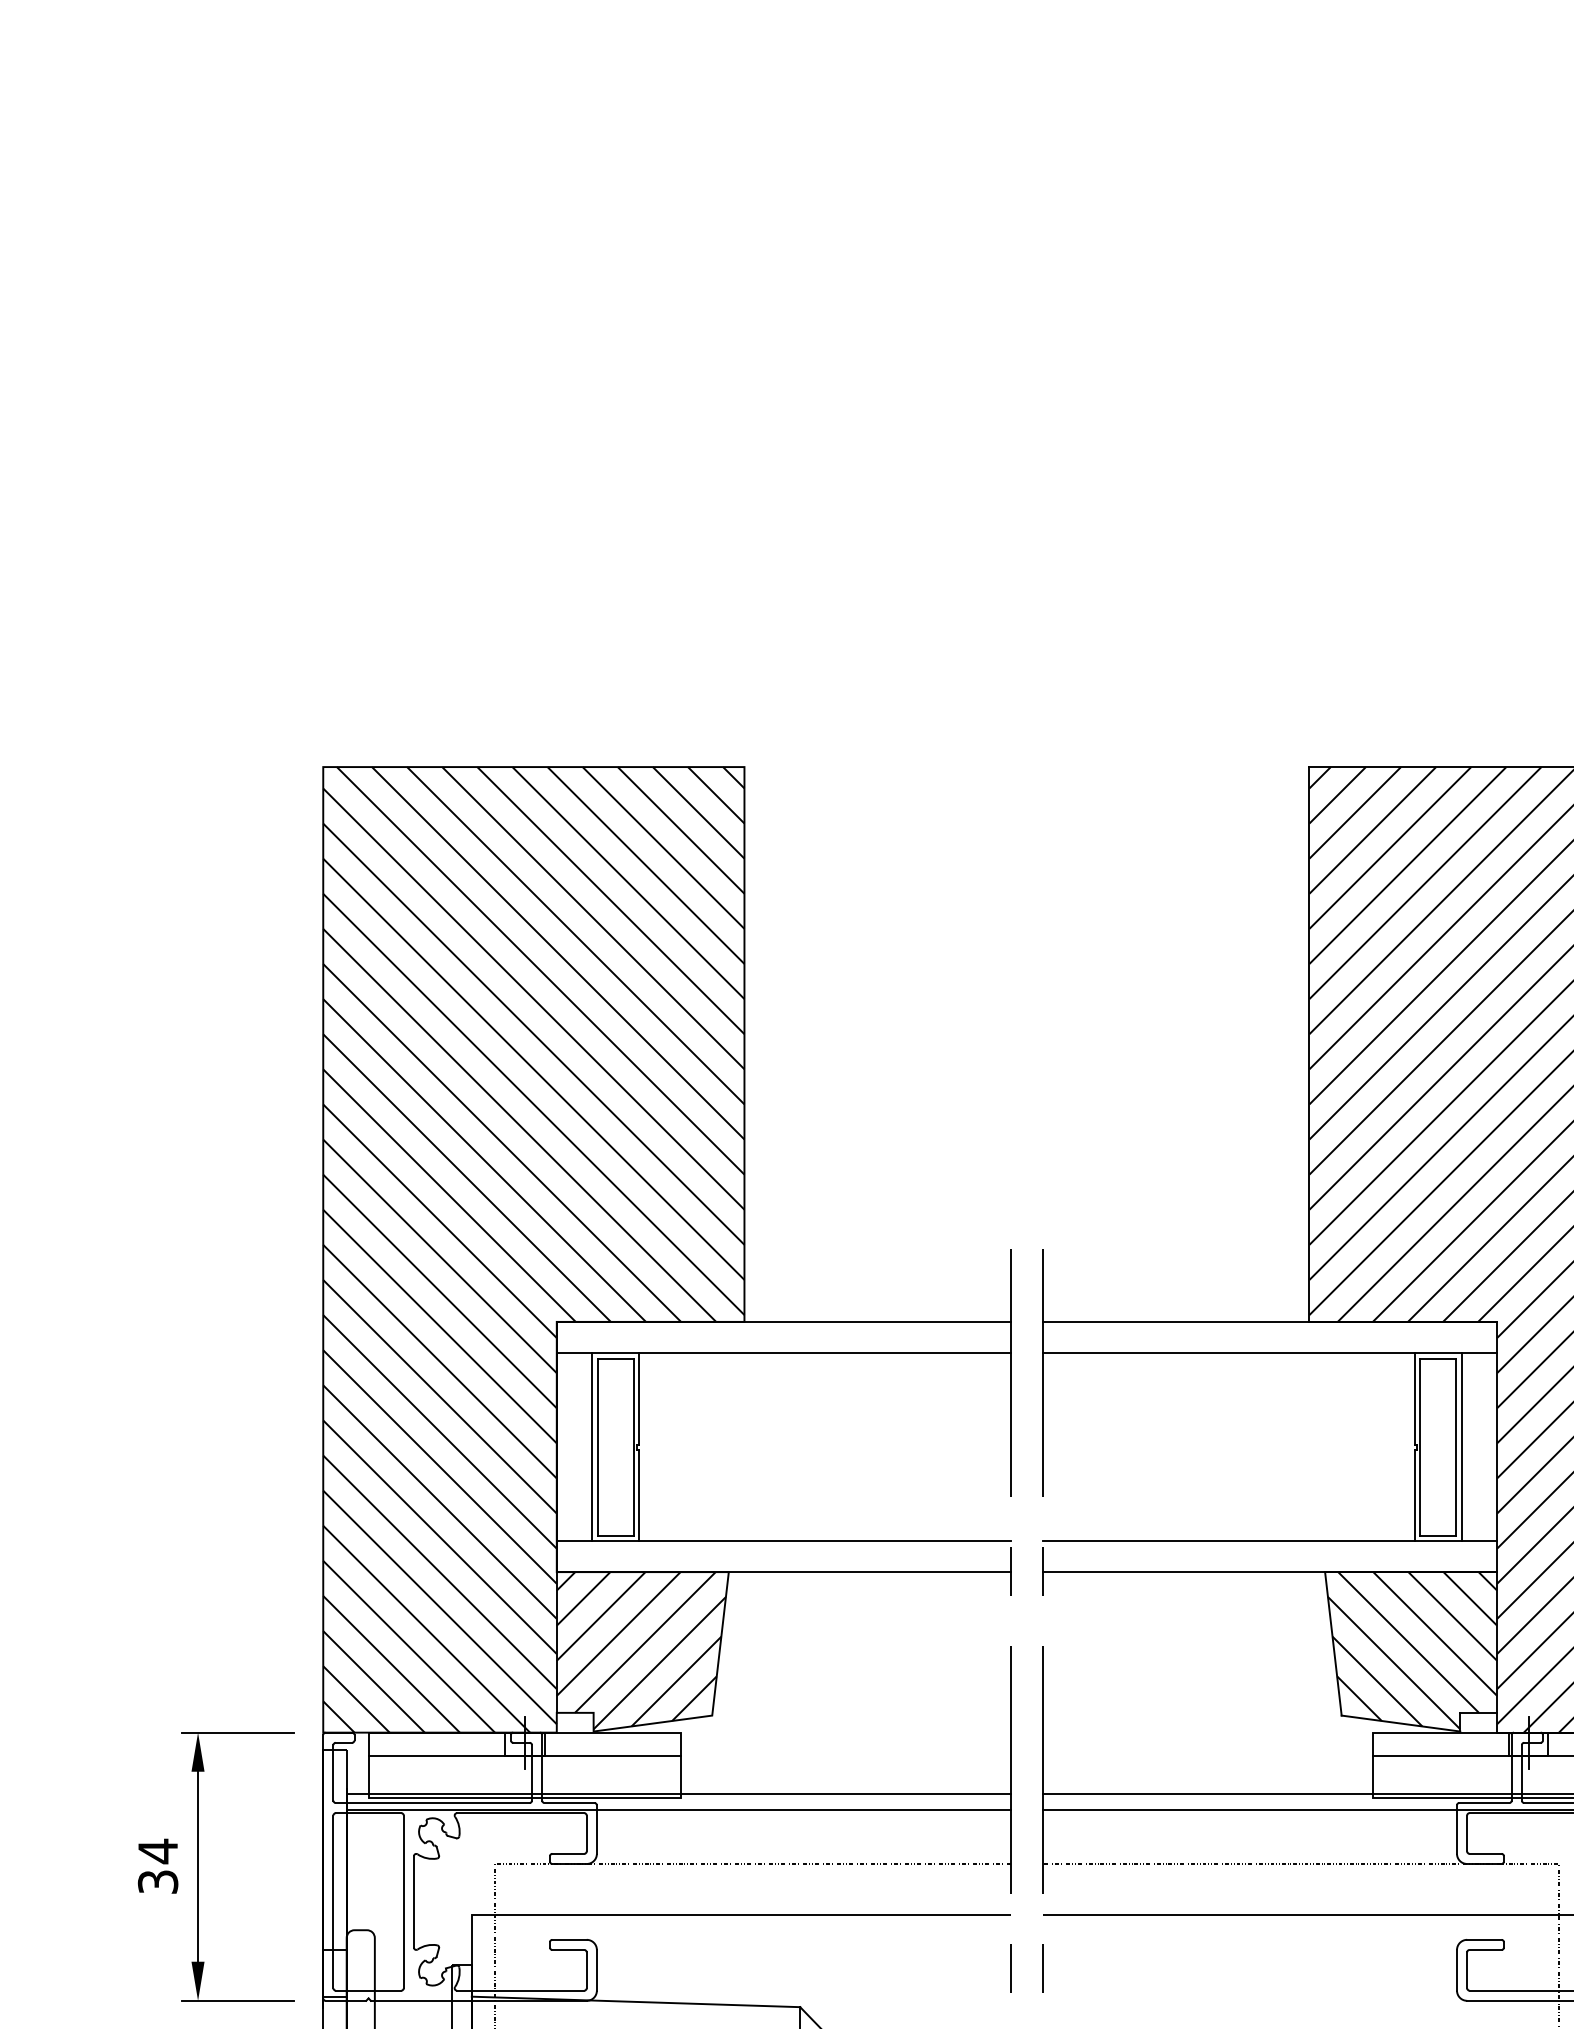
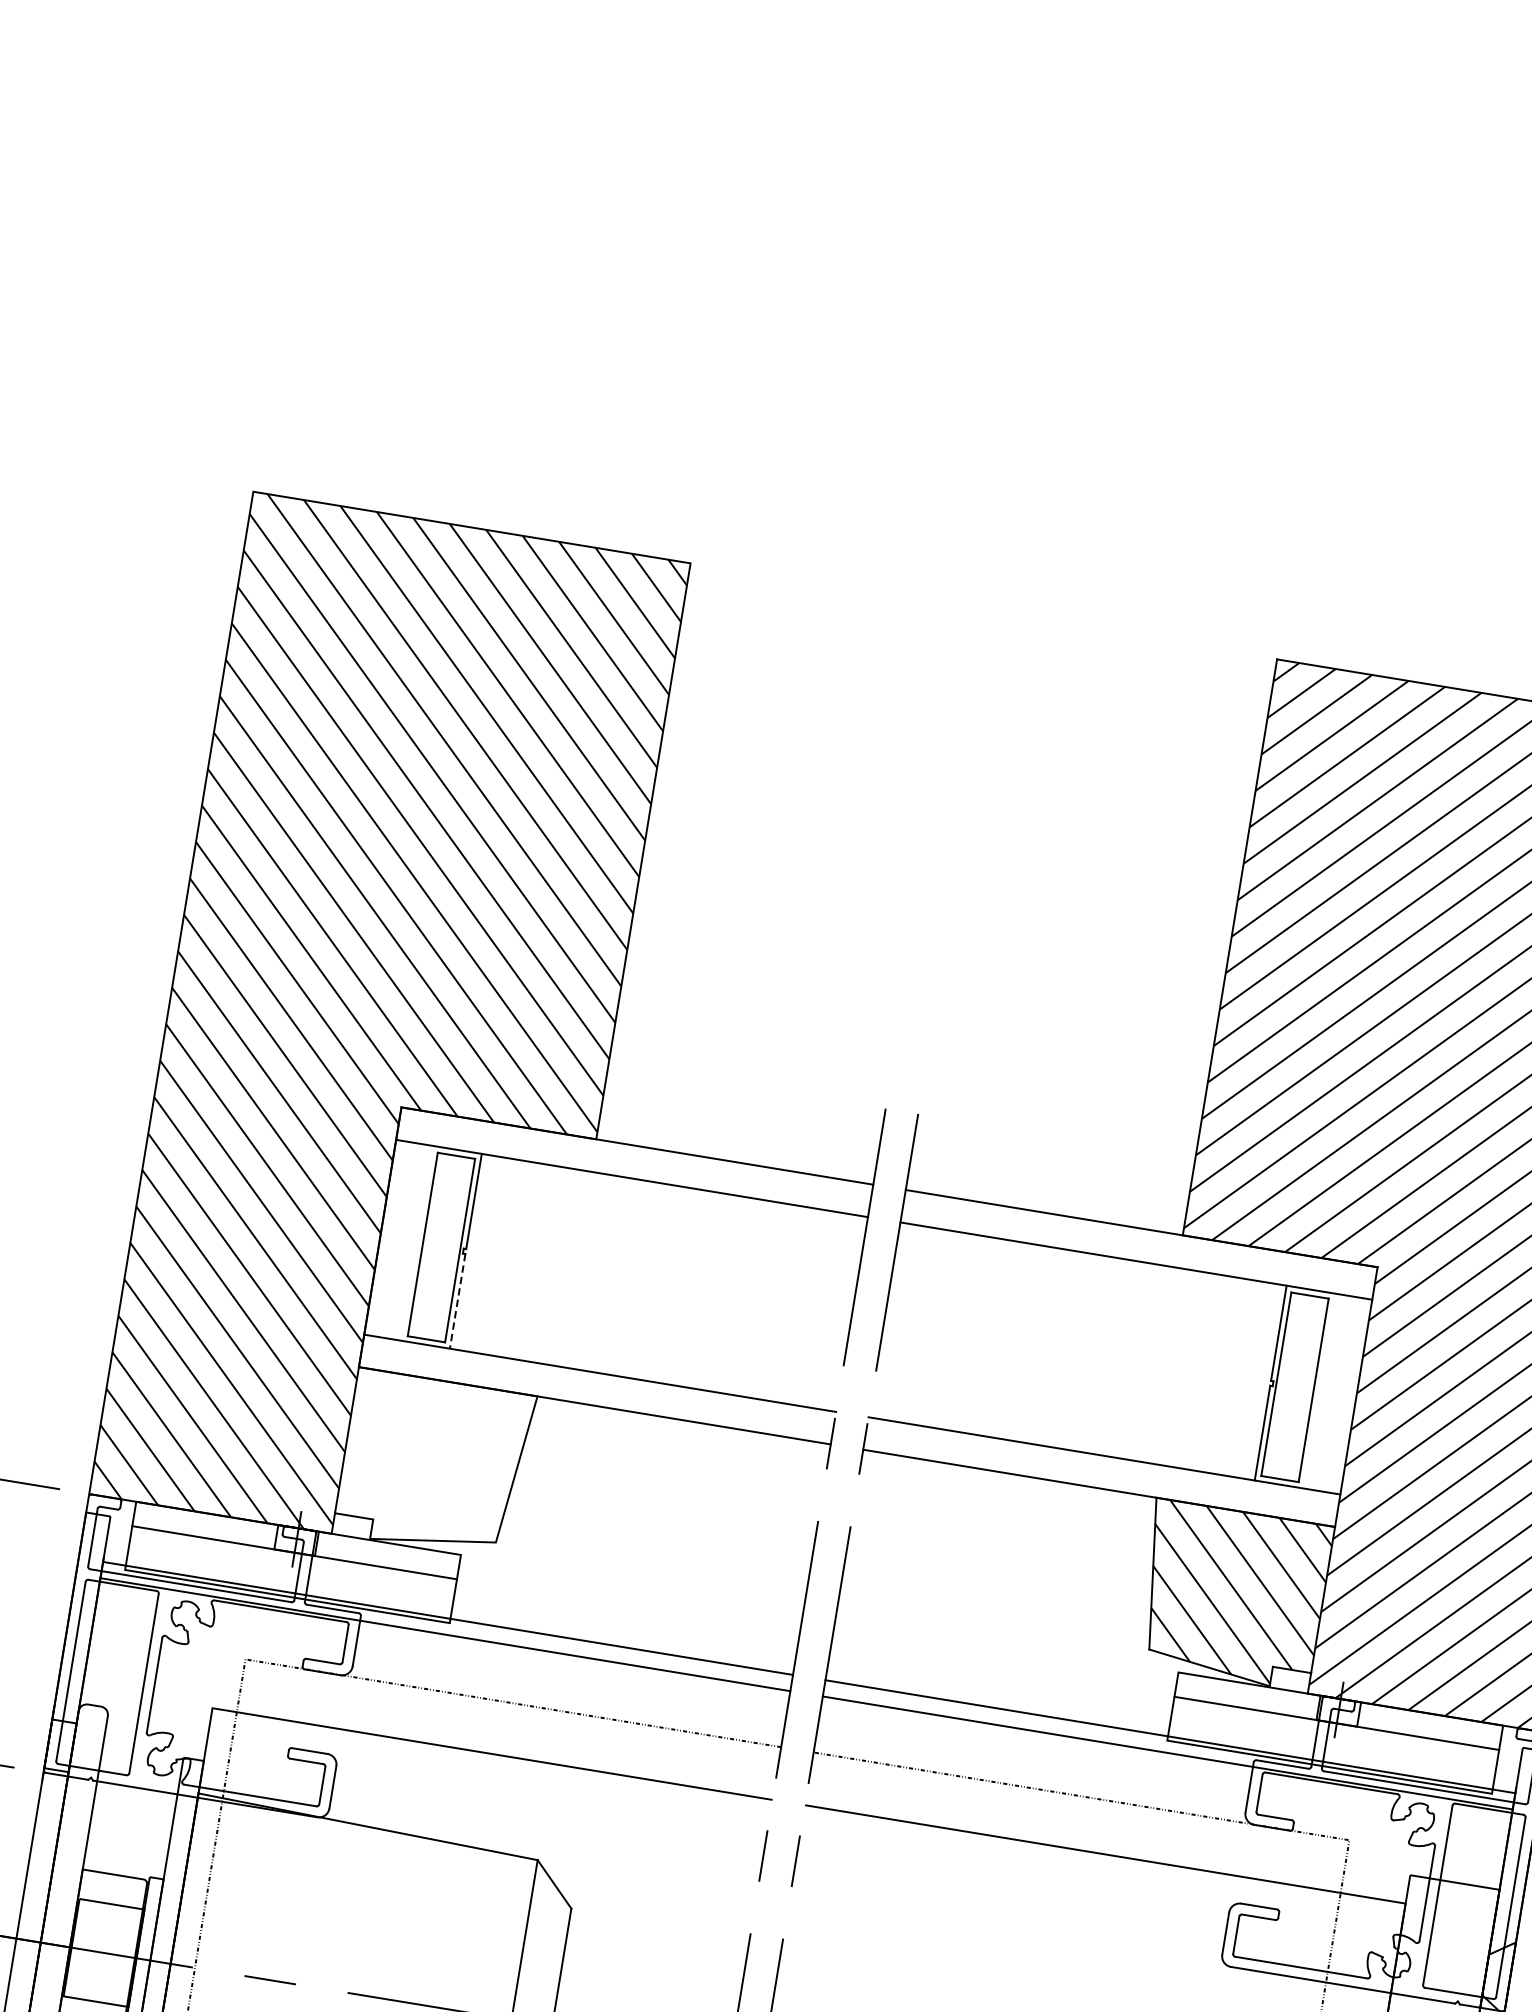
line: (592, 1446) -> (417, 1242), removed
line: (1461, 1446) -> (1319, 1390), removed
line: (639, 1495) -> (457, 1301), solid -> dashed
hatch: (640, 1650) -> (432, 1462), removed

